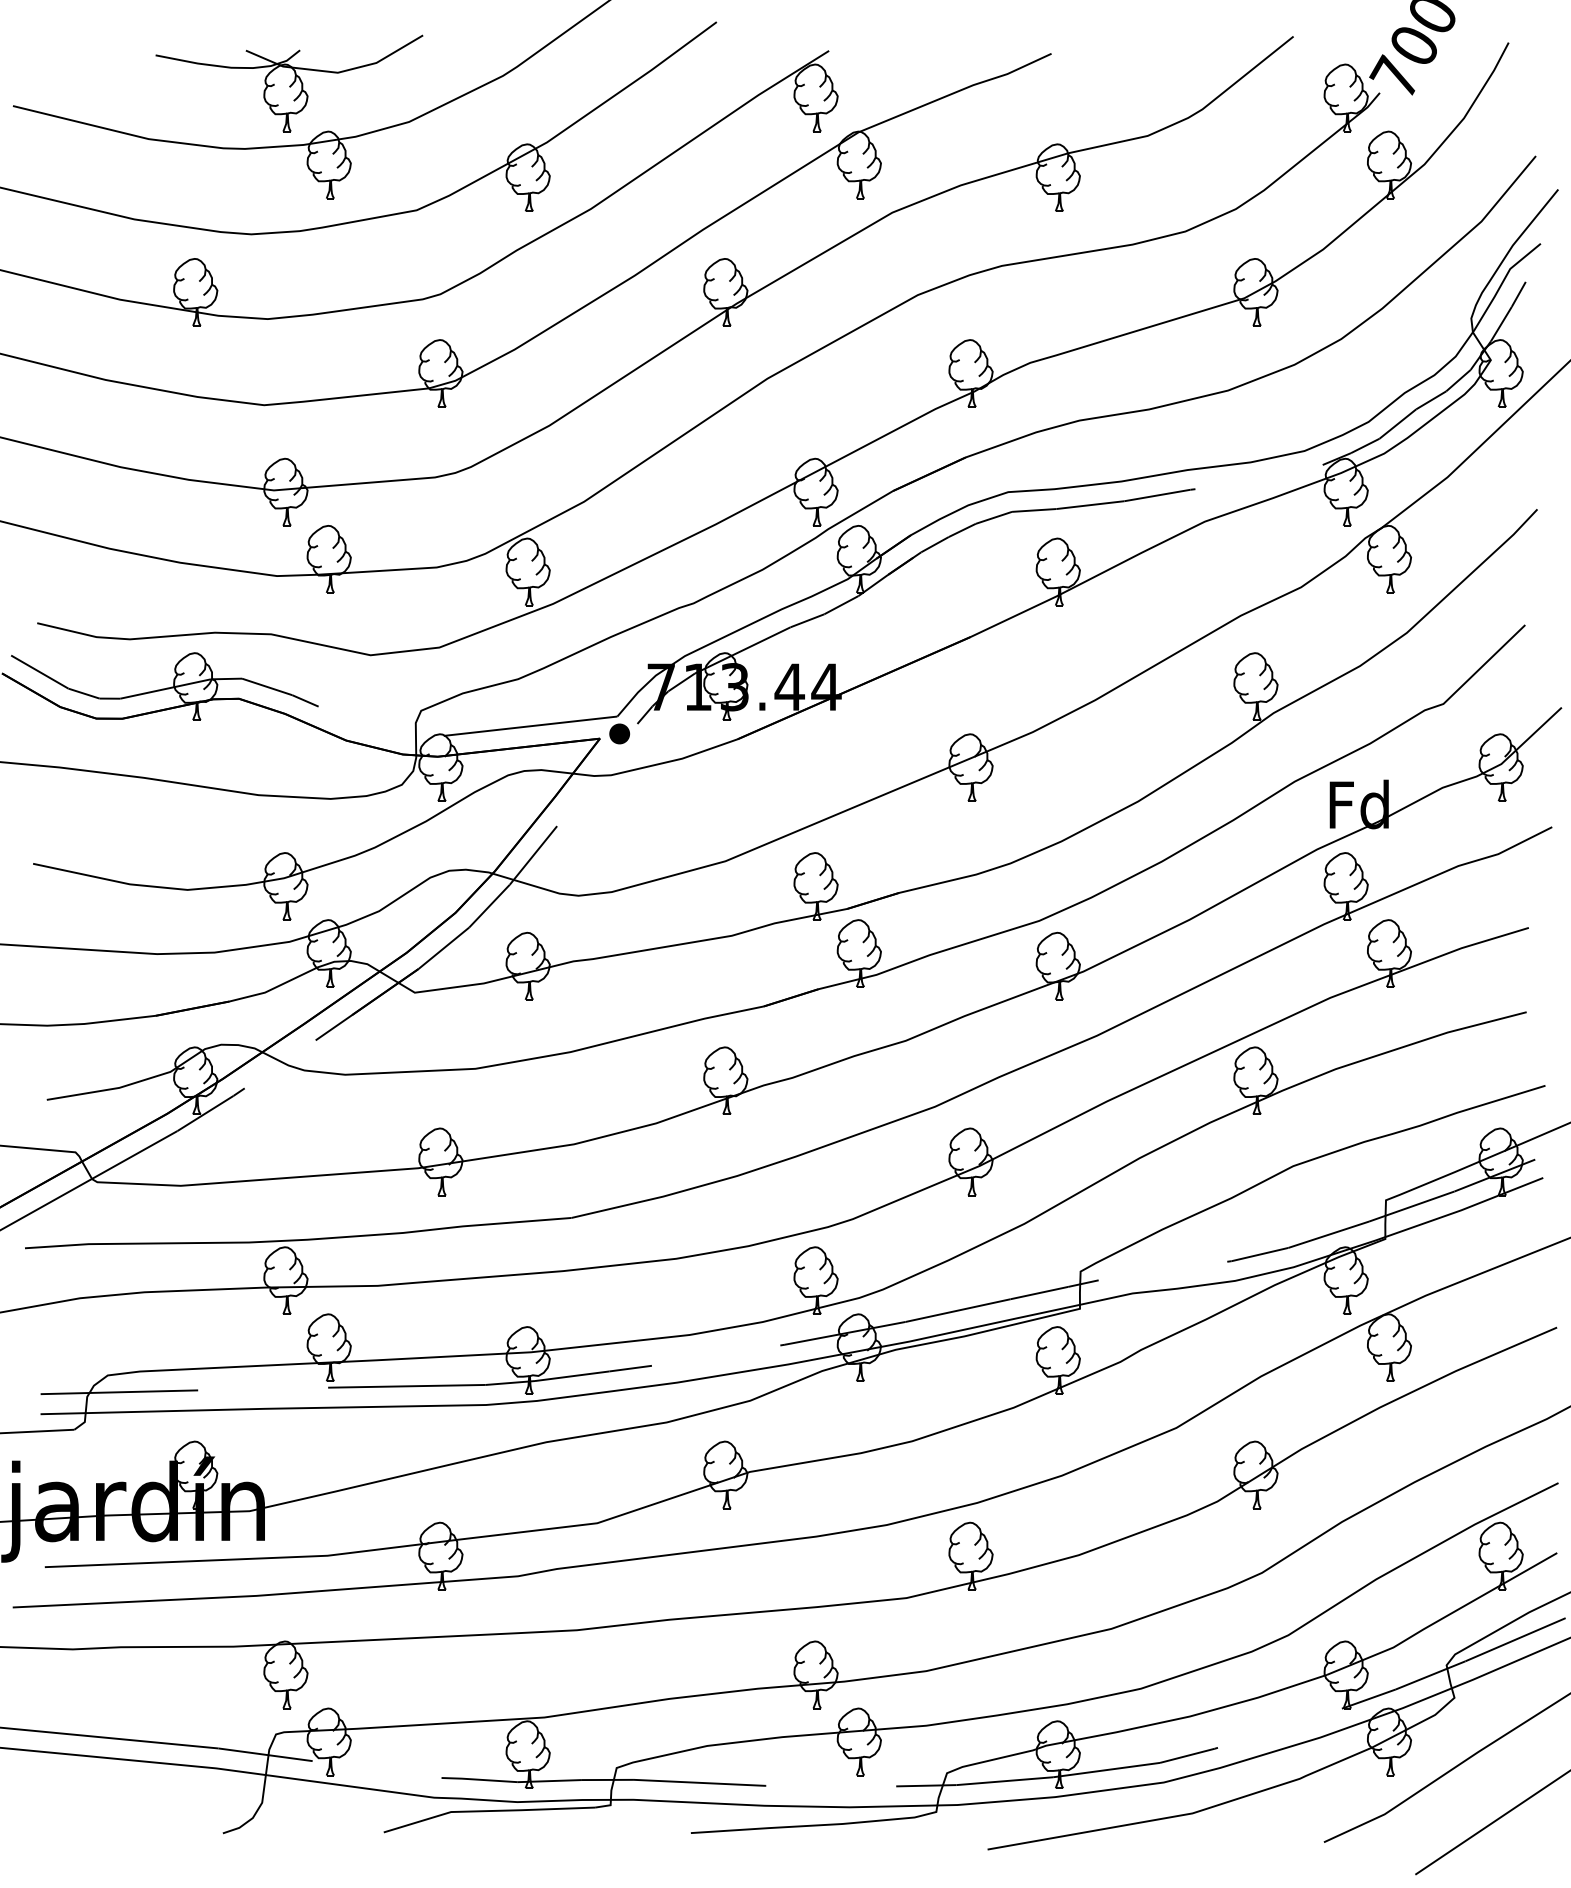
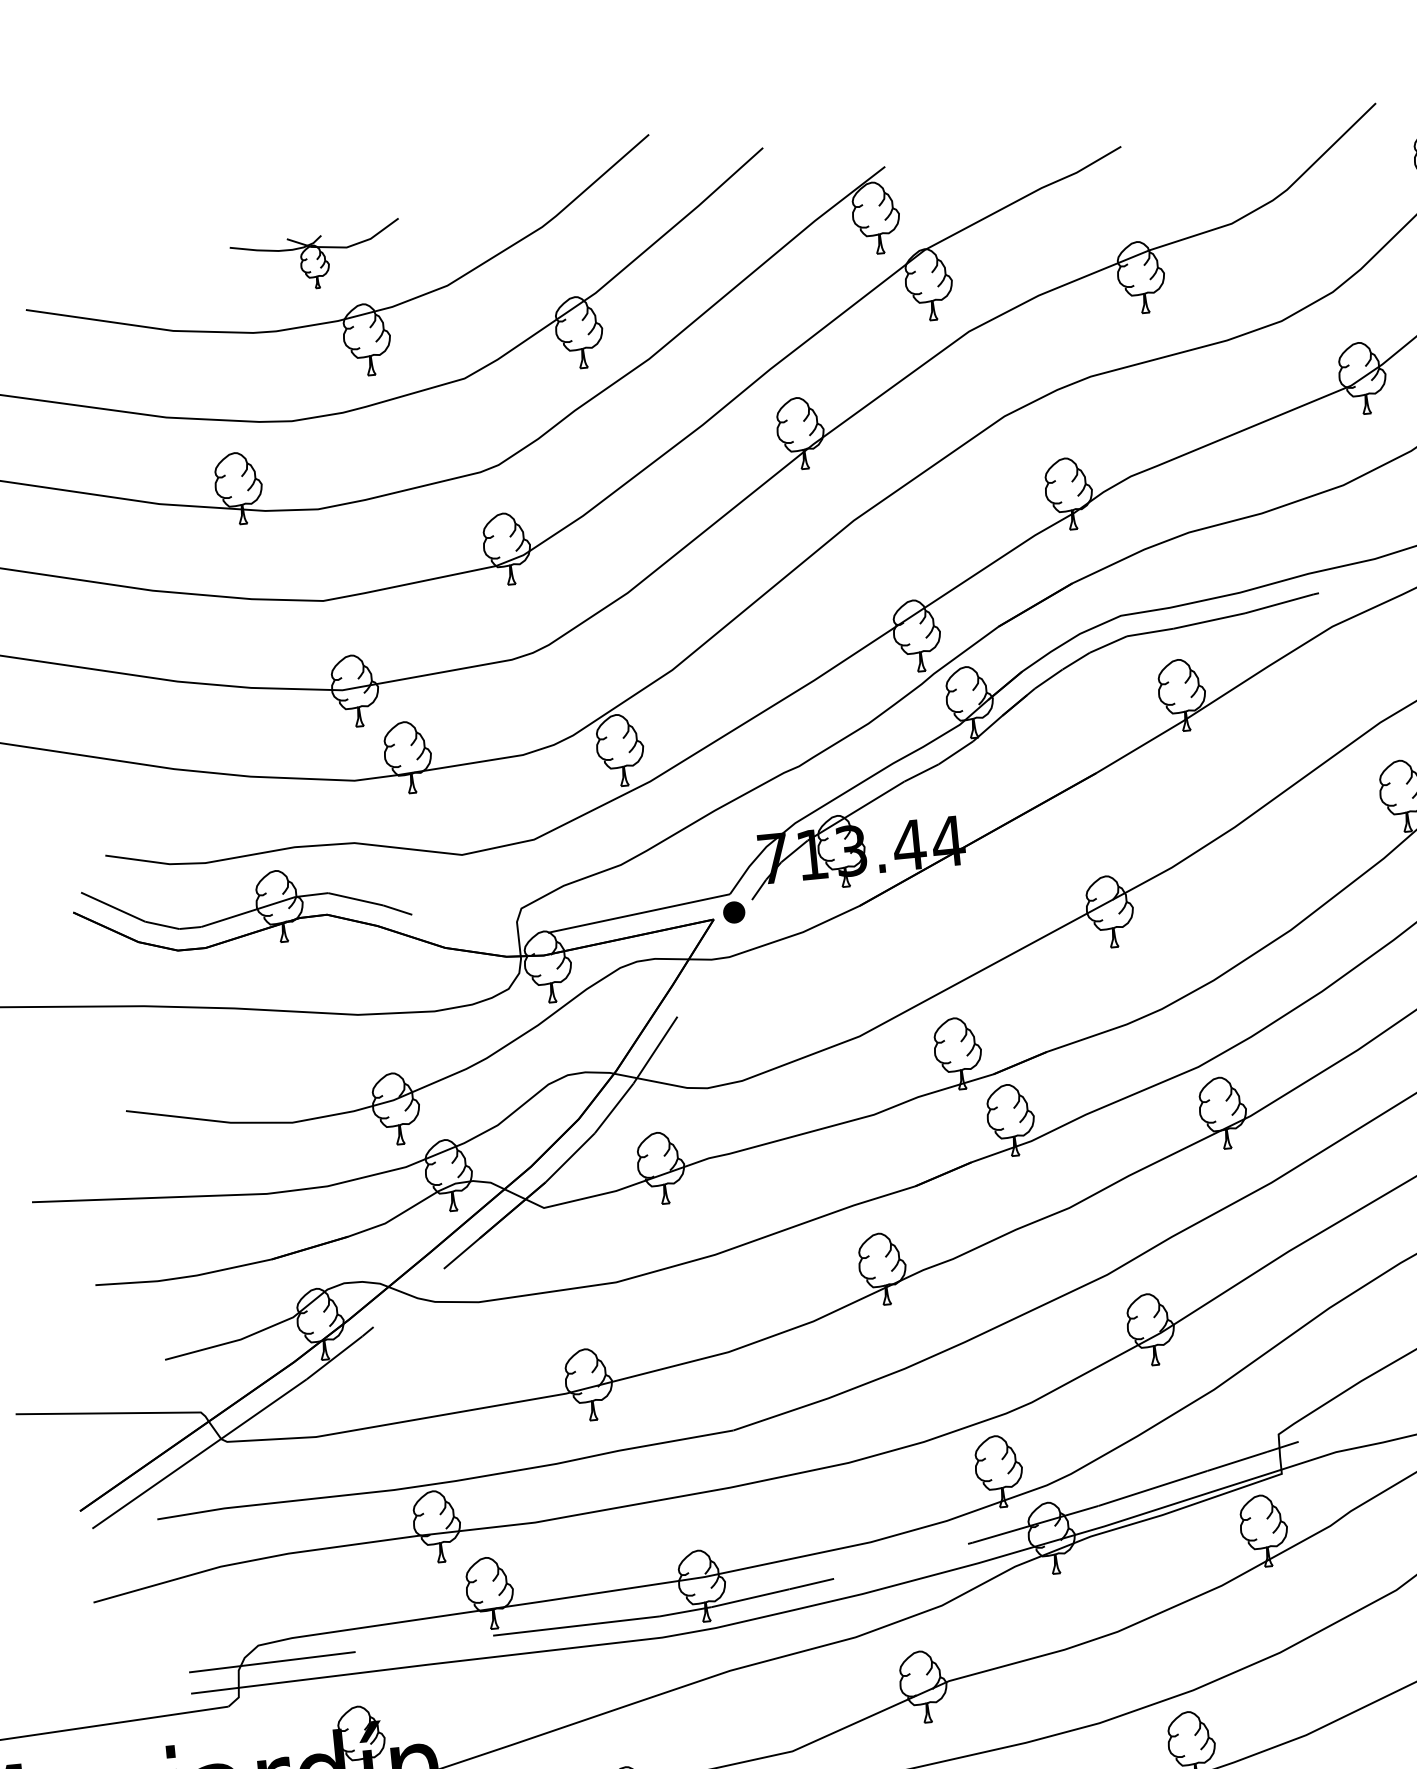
part: (289, 83) -> (316, 257), size x0.6

